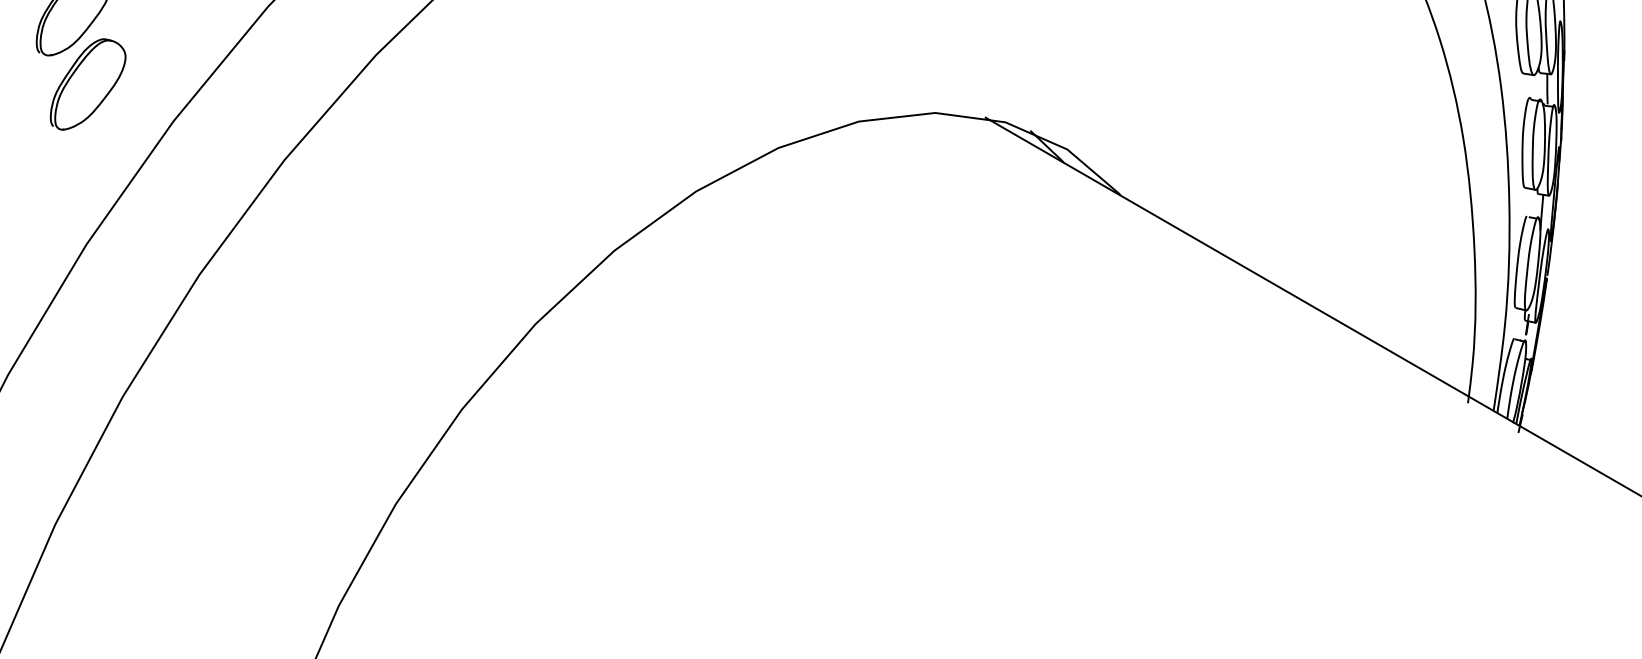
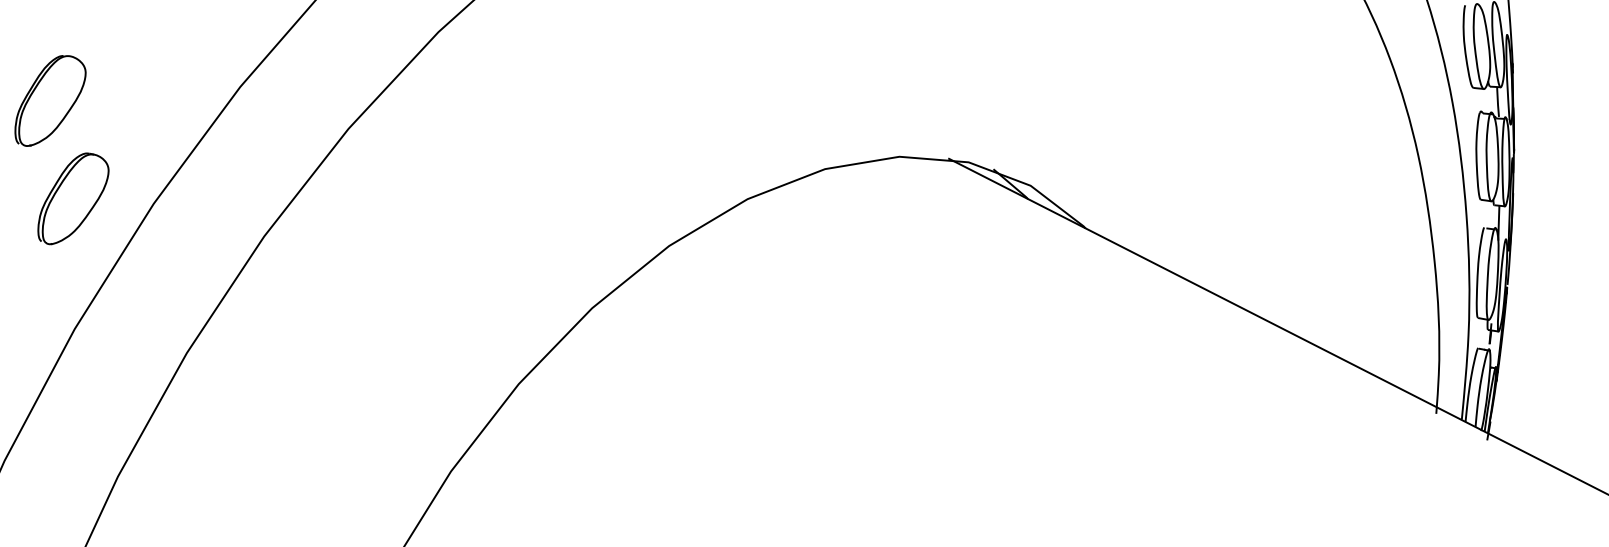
part: (87, 84) -> (72, 198), moved

